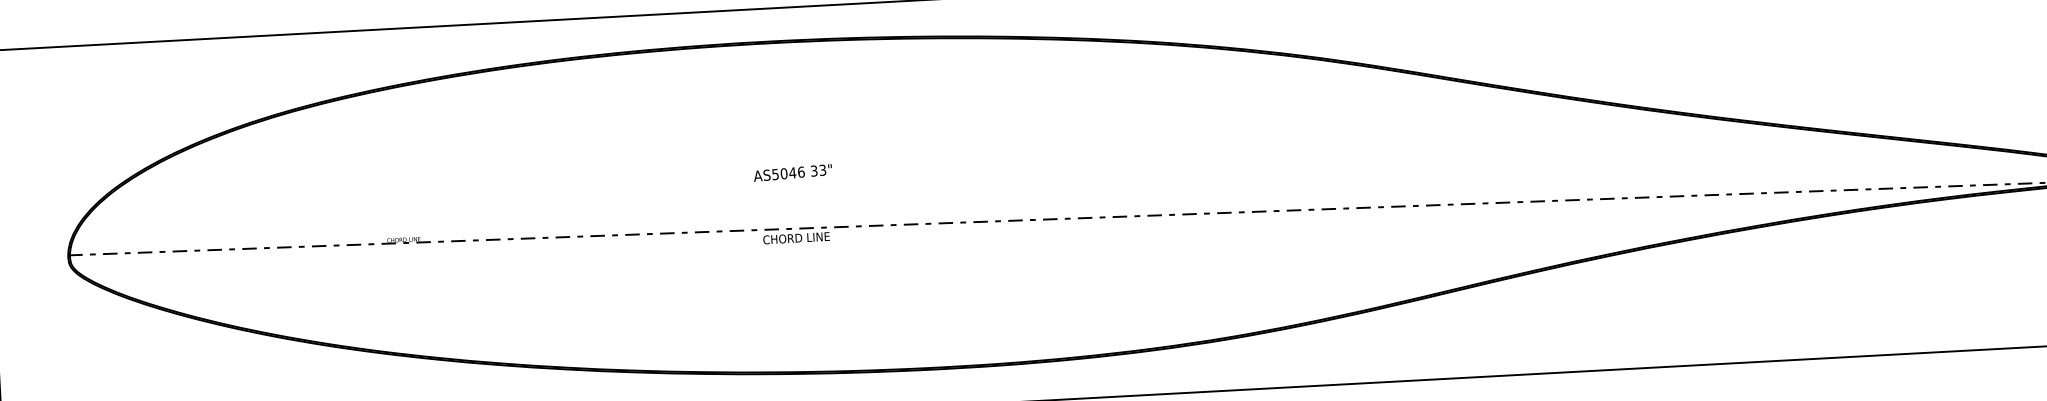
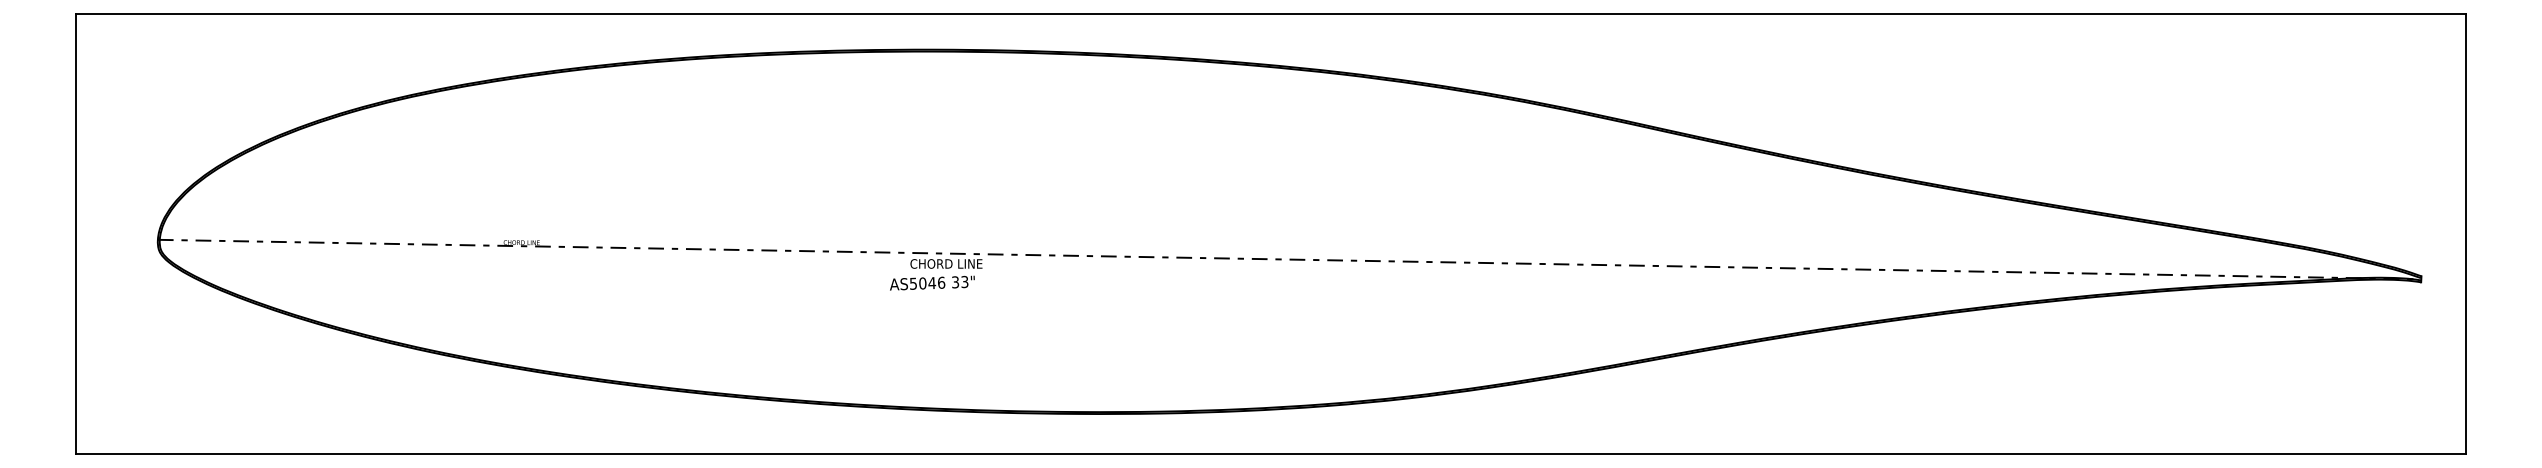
text: (792, 172) -> (932, 282), moved

